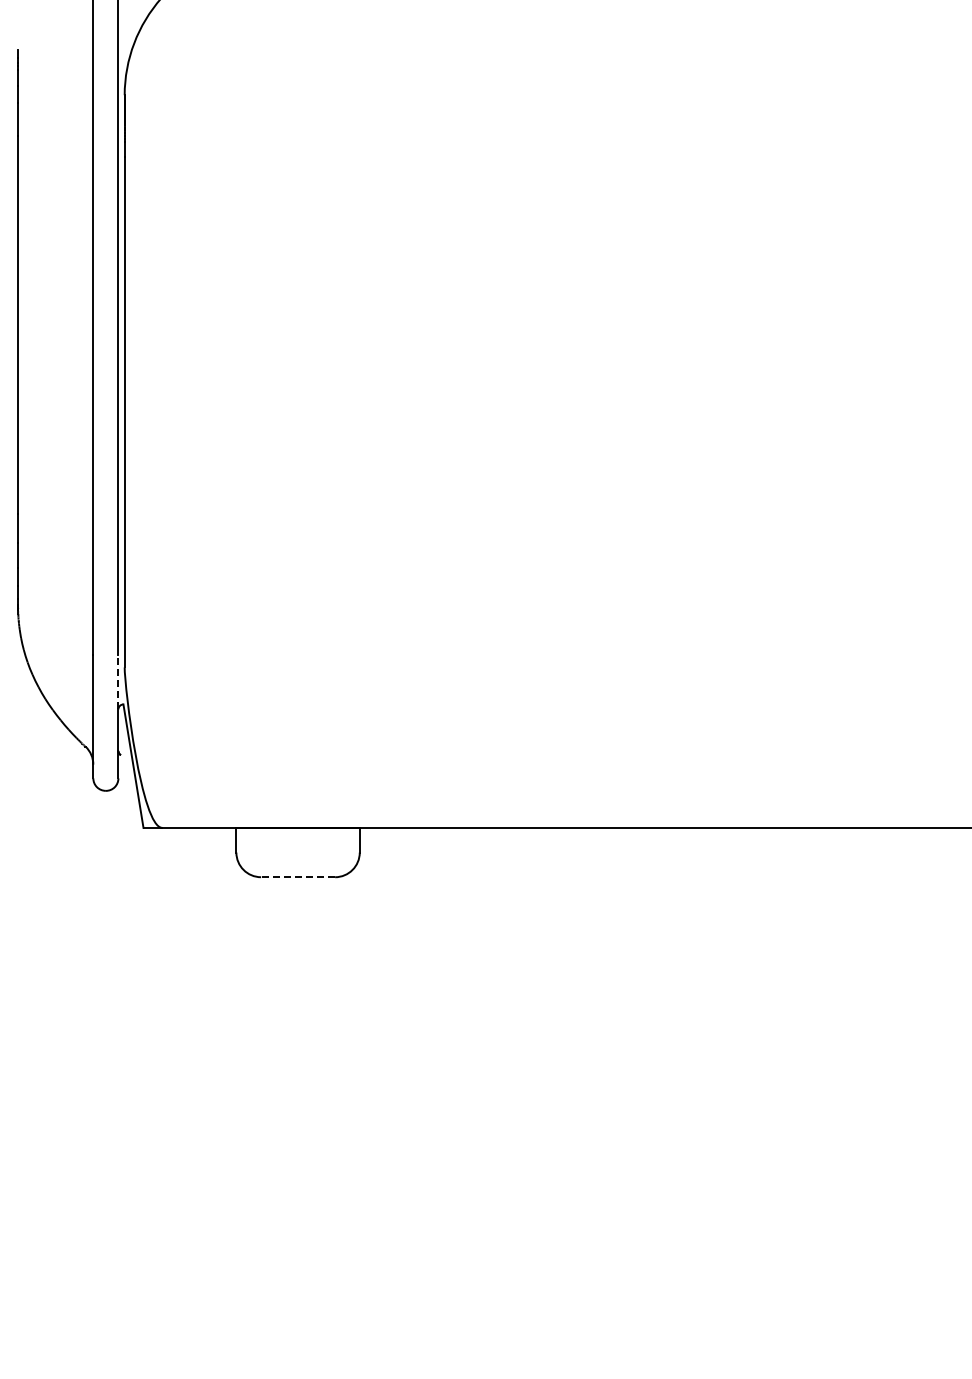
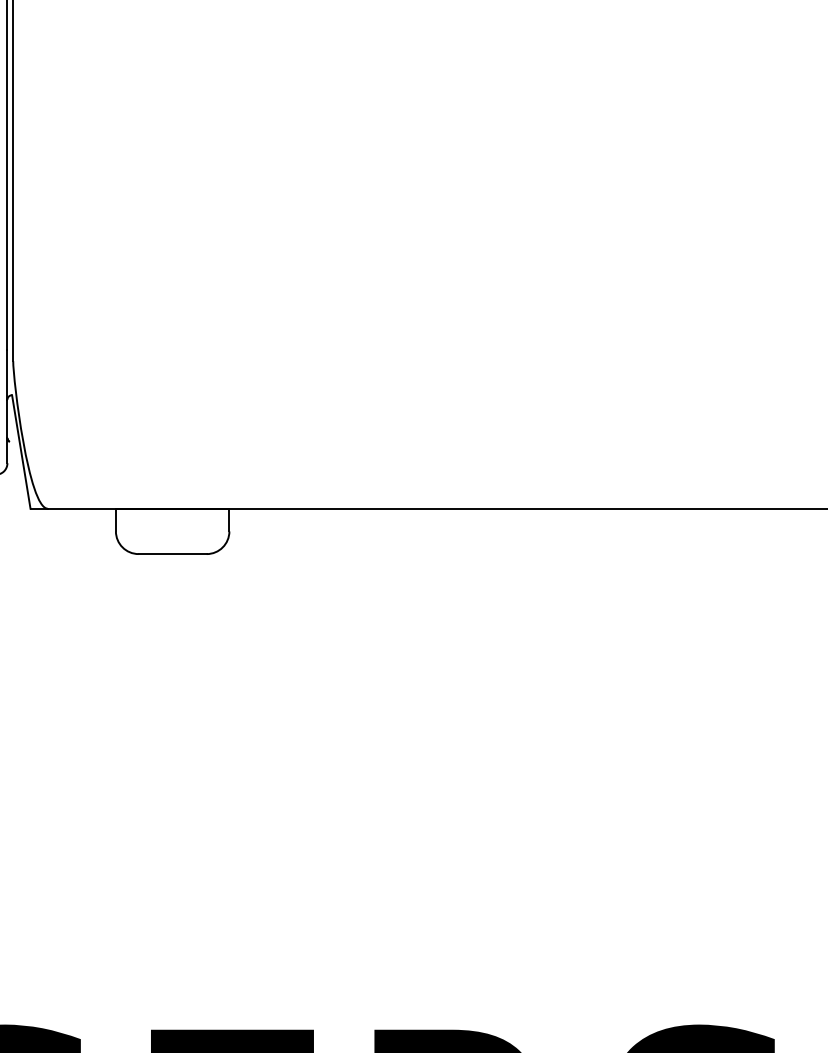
line: (118, 681) -> (7, 374), dashed -> solid
line: (297, 877) -> (172, 554), dashed -> solid

